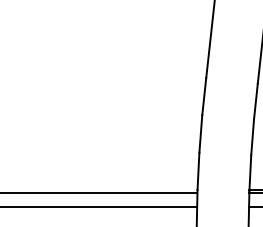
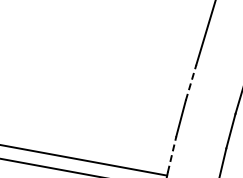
line: (204, 96) -> (191, 82), solid -> dashed
line: (198, 171) -> (172, 154), solid -> dashed

